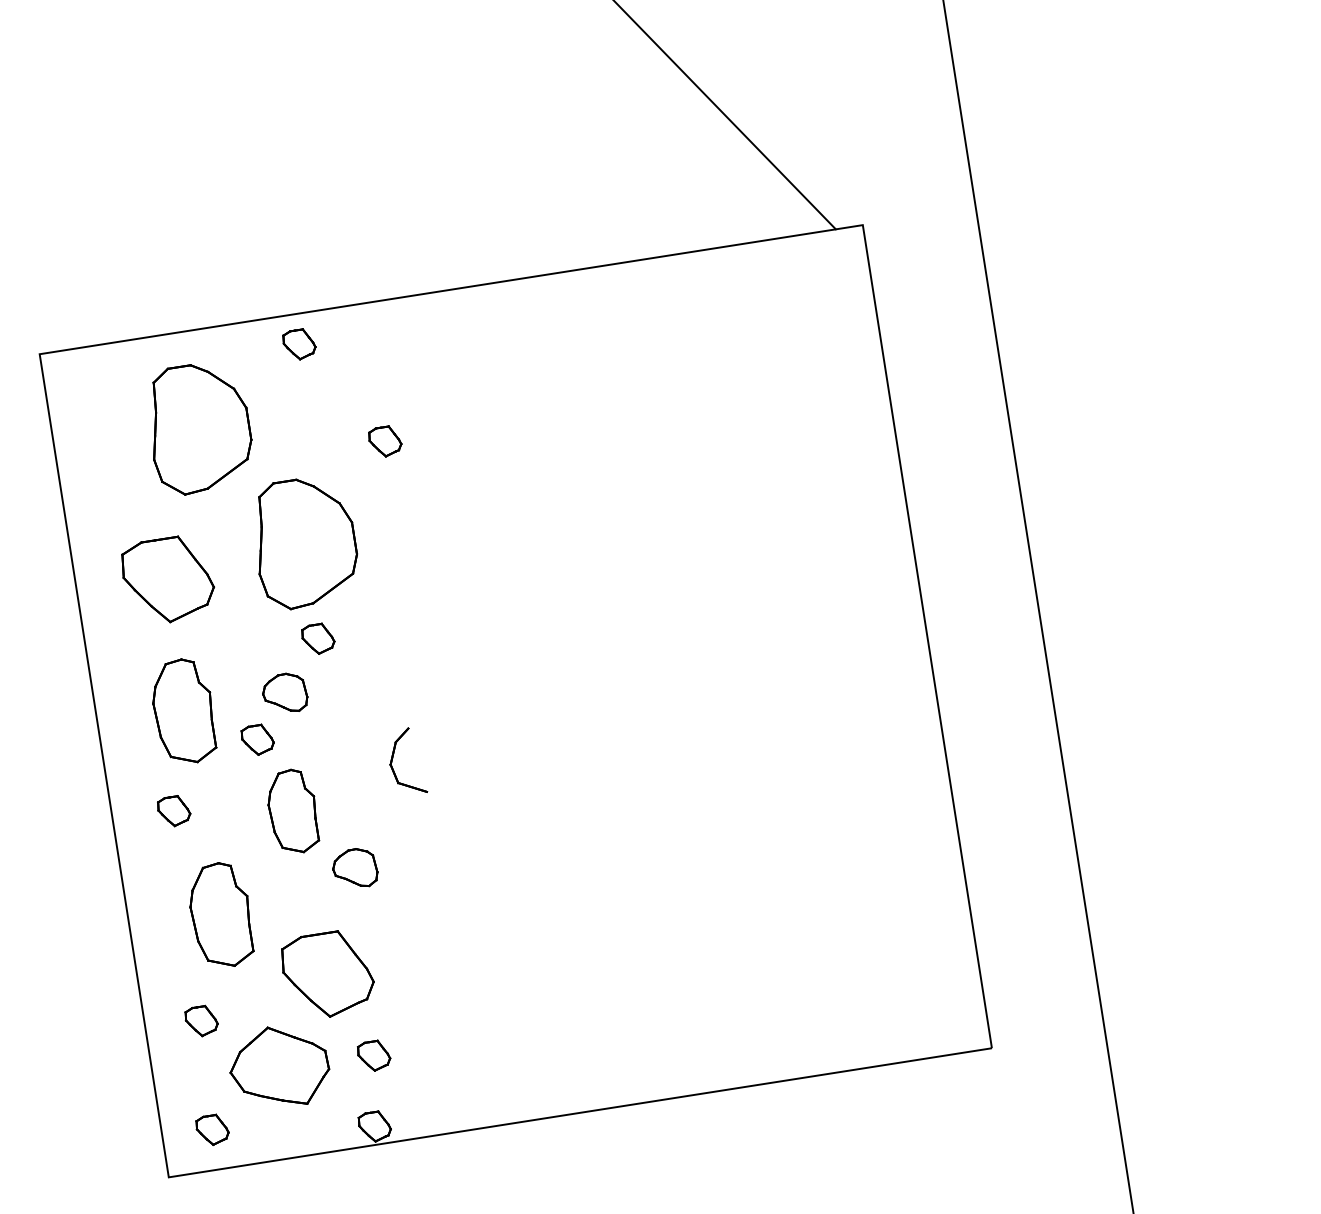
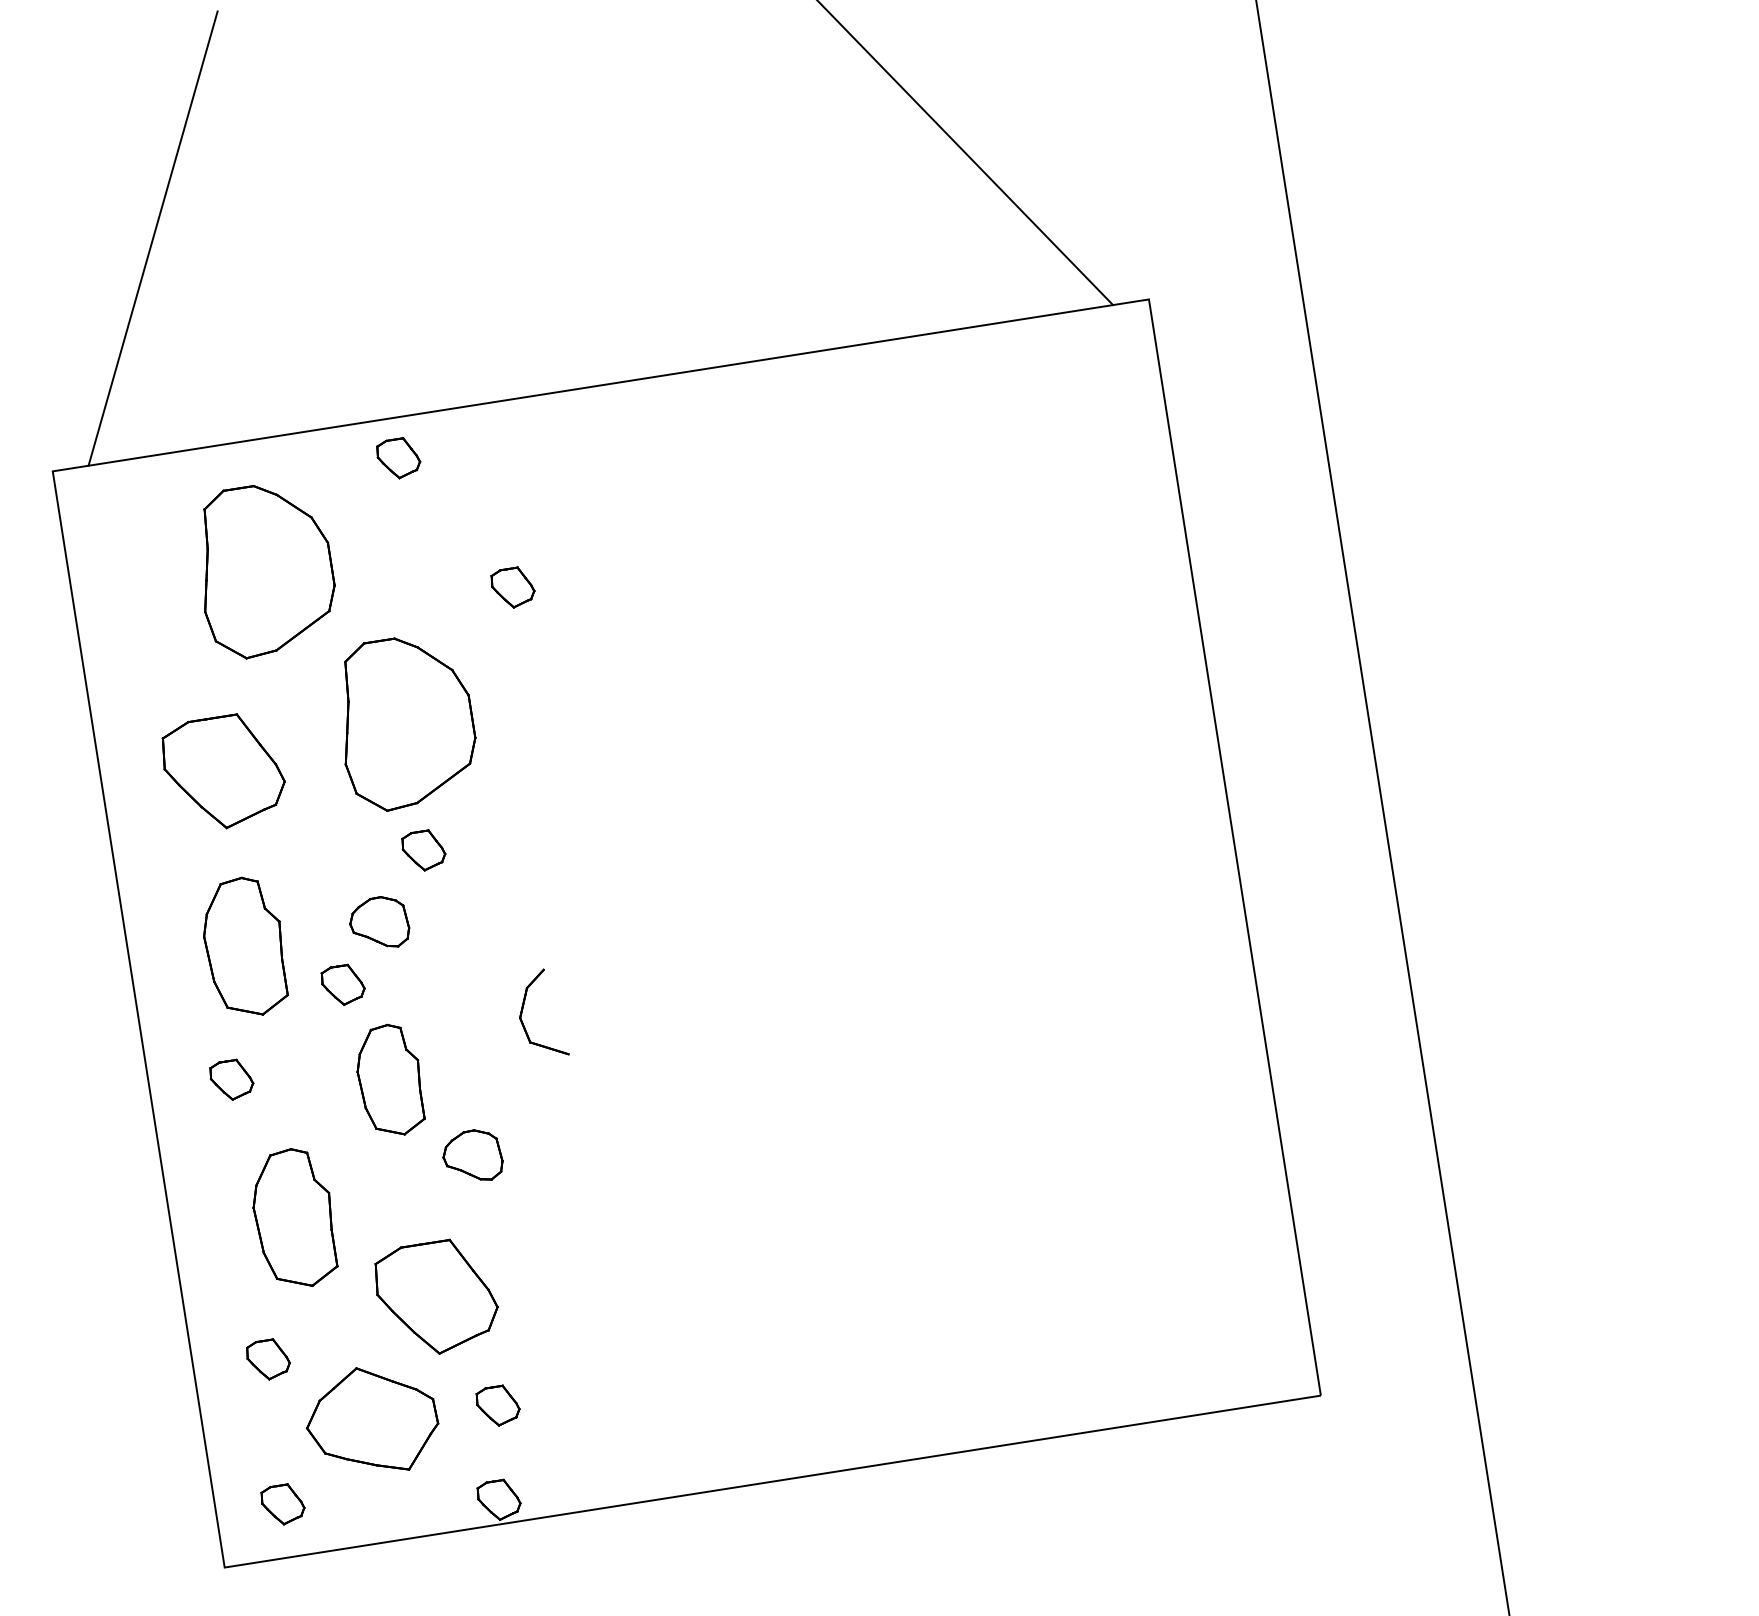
line: (114, 179) -> (152, 238), added

